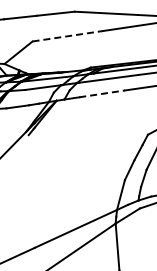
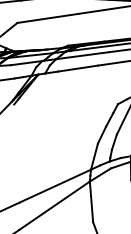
line: (67, 36) -> (47, 18), dashed -> solid
line: (102, 93) -> (78, 68), dashed -> solid

